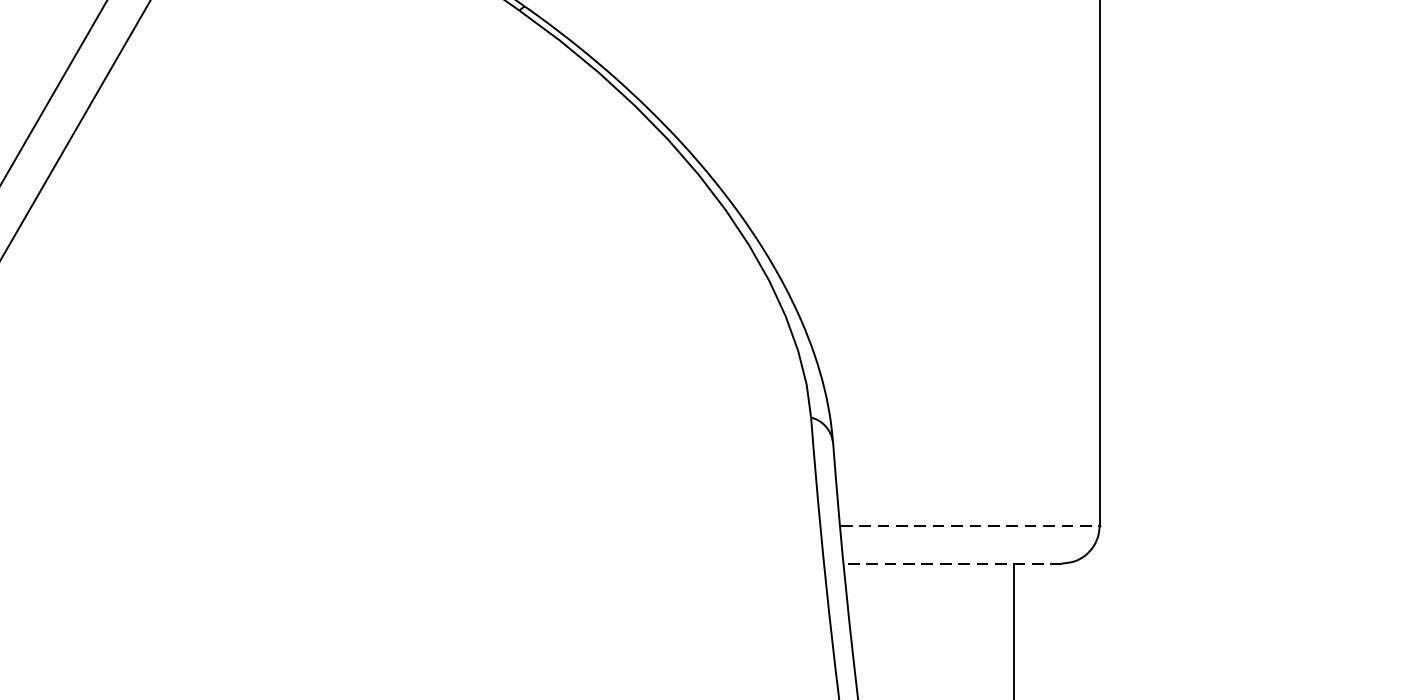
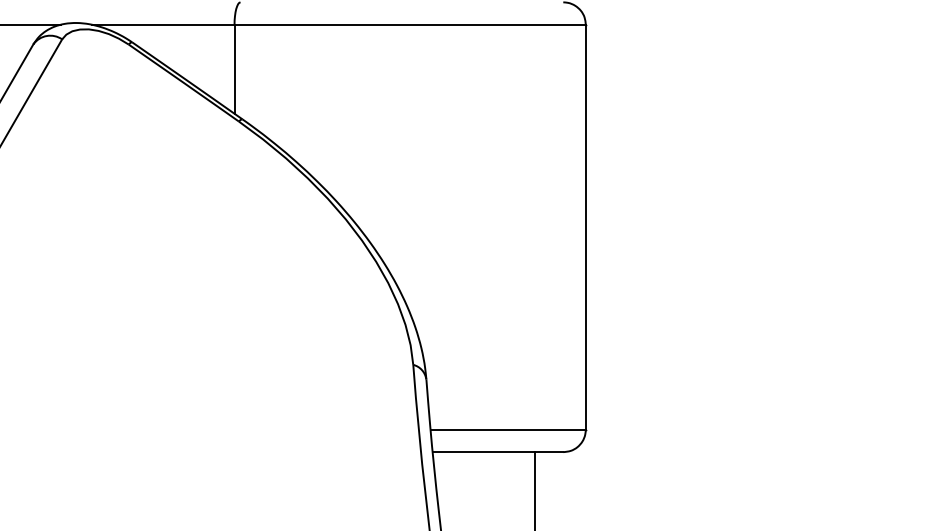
line: (970, 525) -> (508, 429), dashed -> solid
line: (951, 564) -> (497, 452), dashed -> solid

